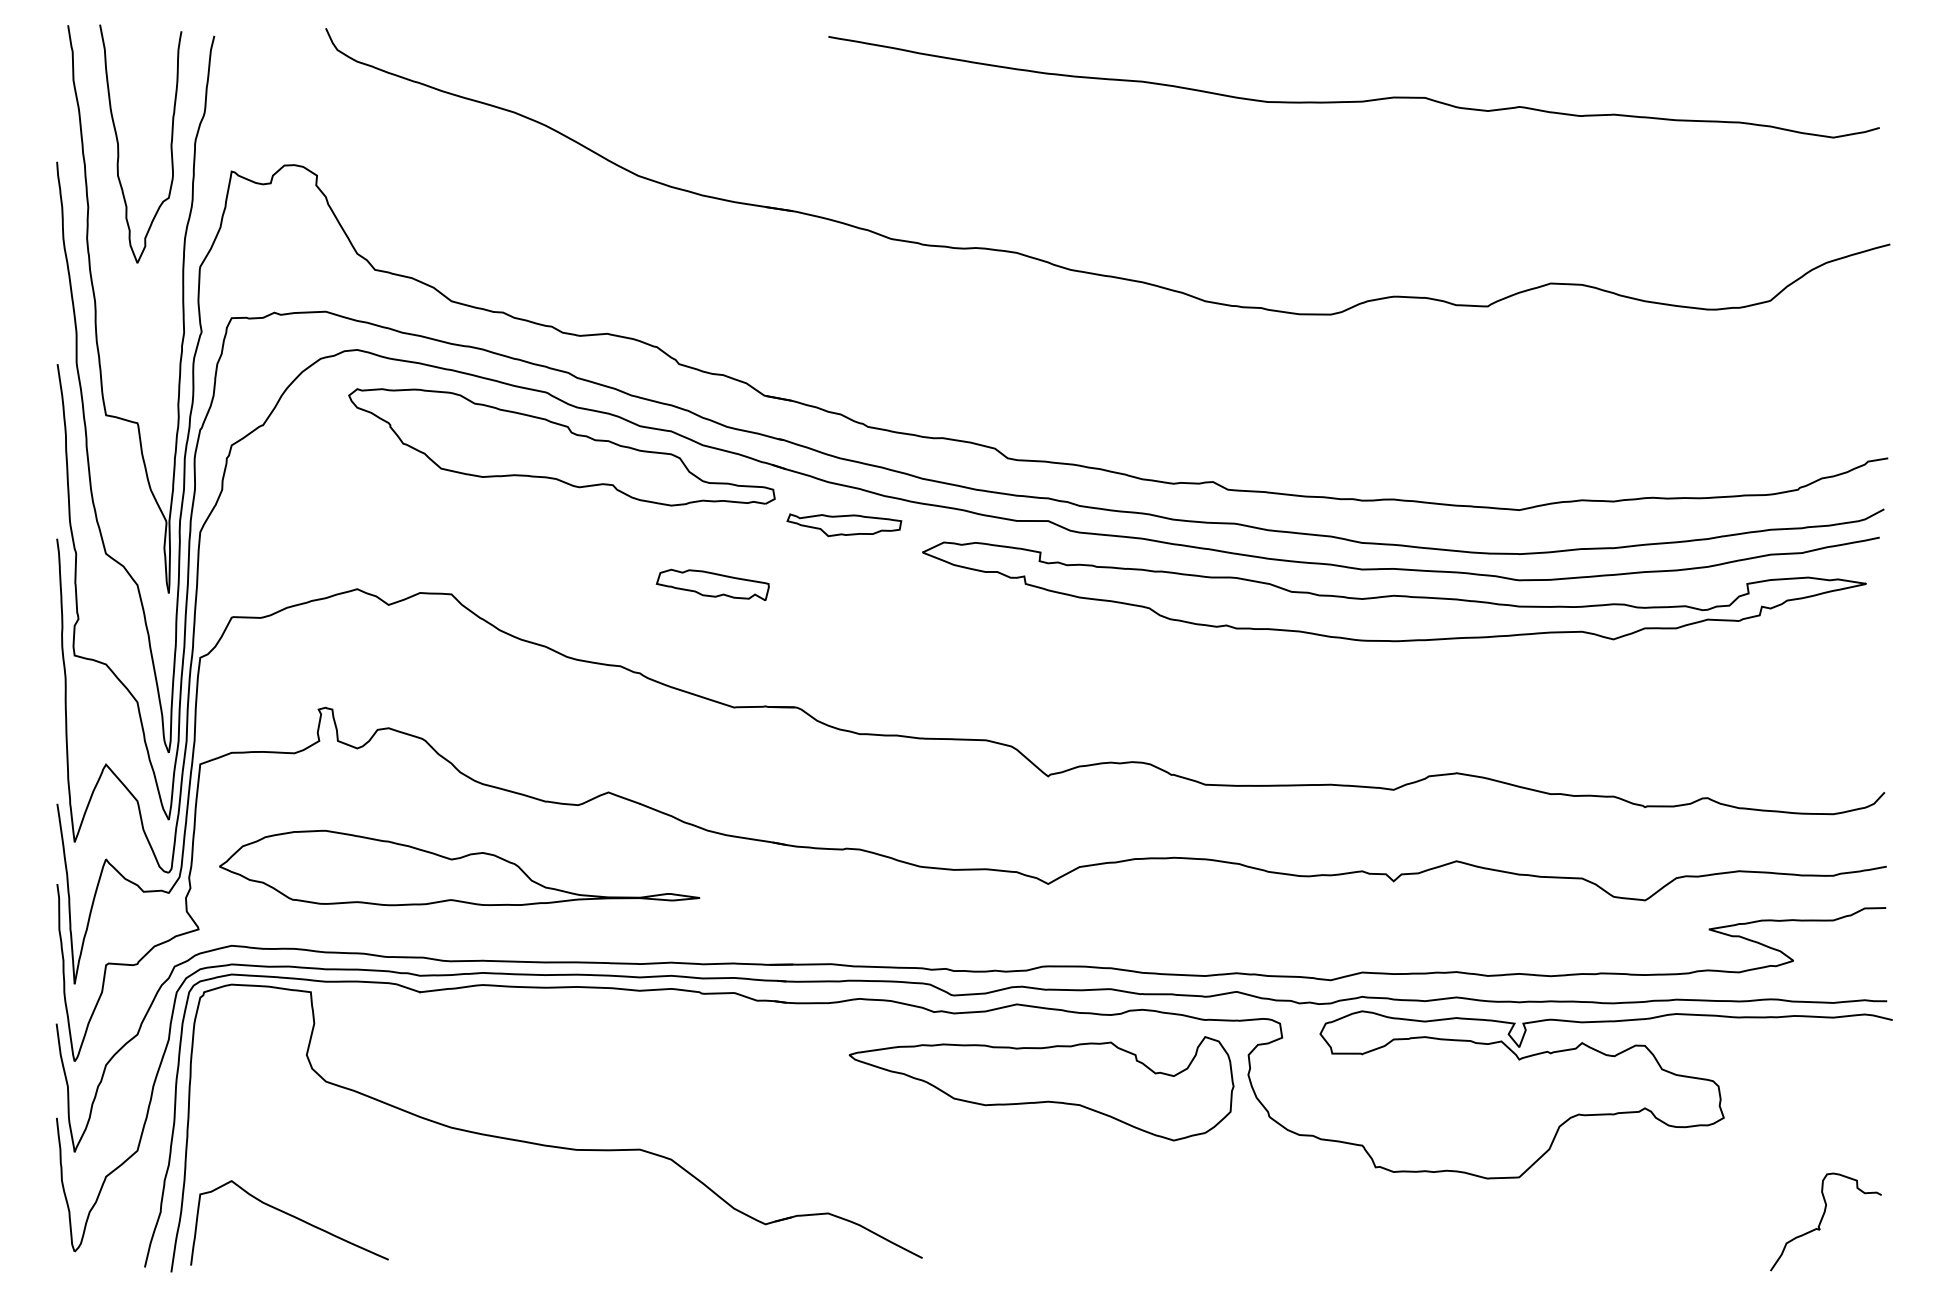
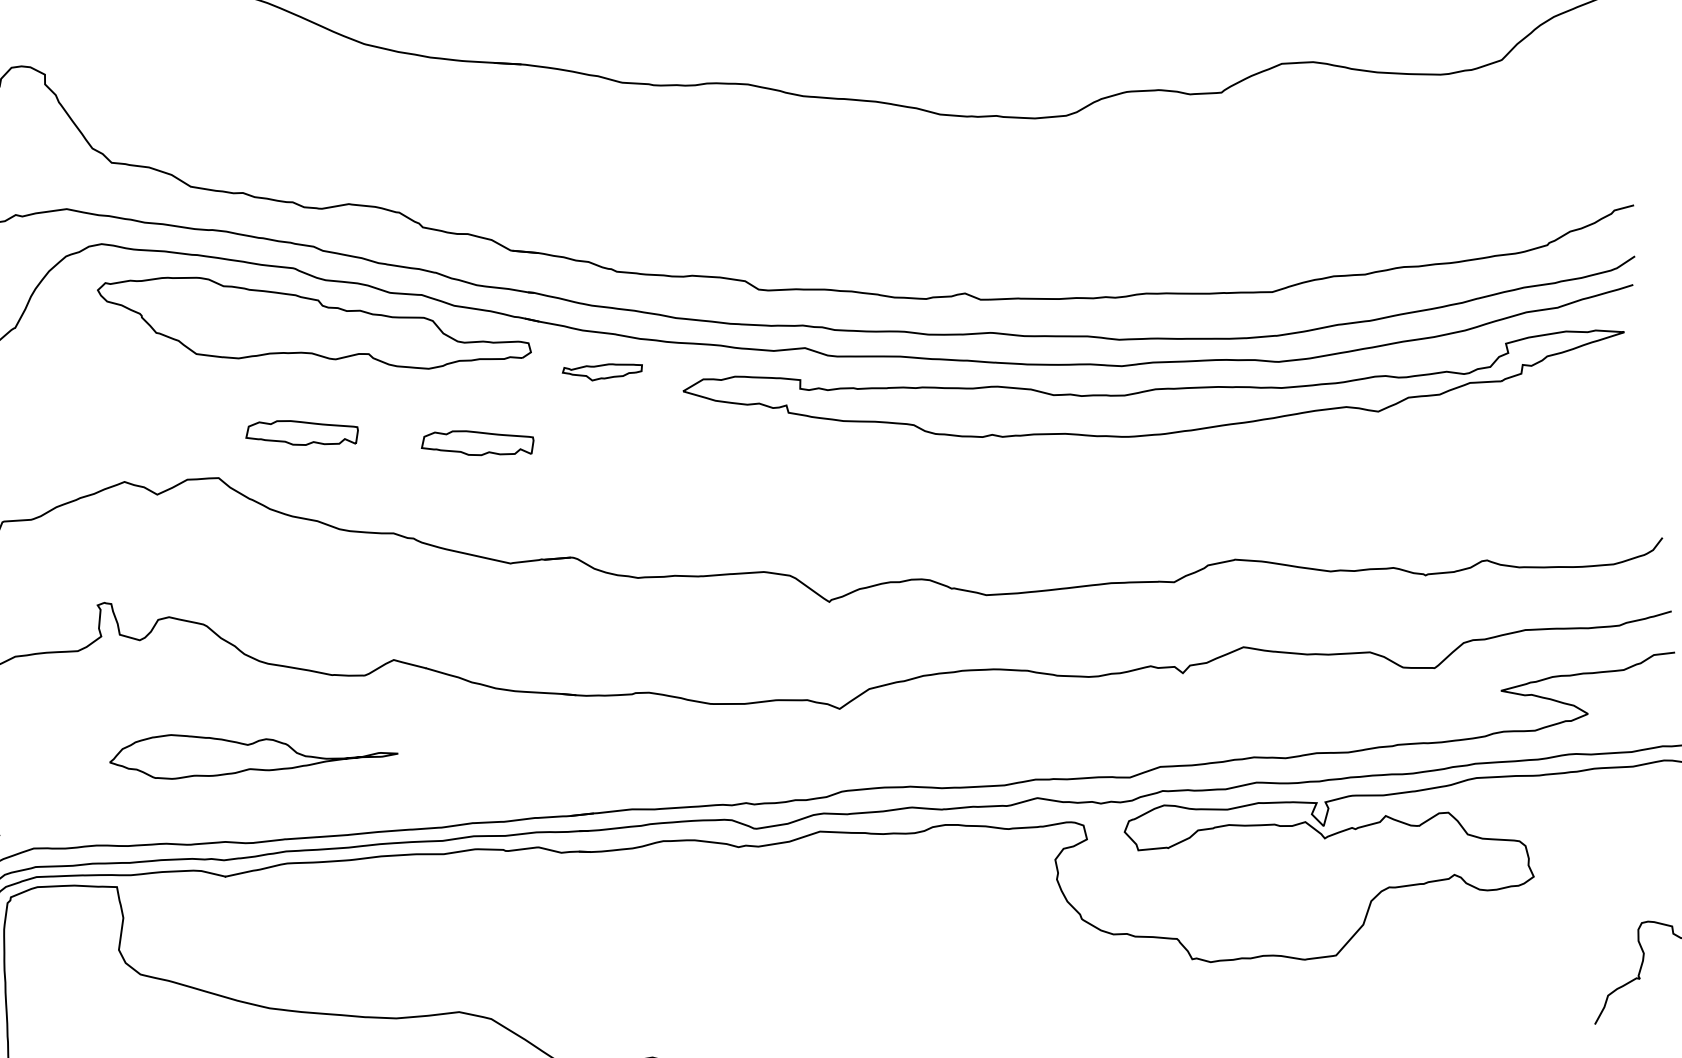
part: (844, 525) -> (602, 371), size x0.7
part: (538, 557) -> (301, 433), added
part: (459, 868) -> (252, 749), size x0.6
part: (1041, 1088) -> (852, 912), removed

